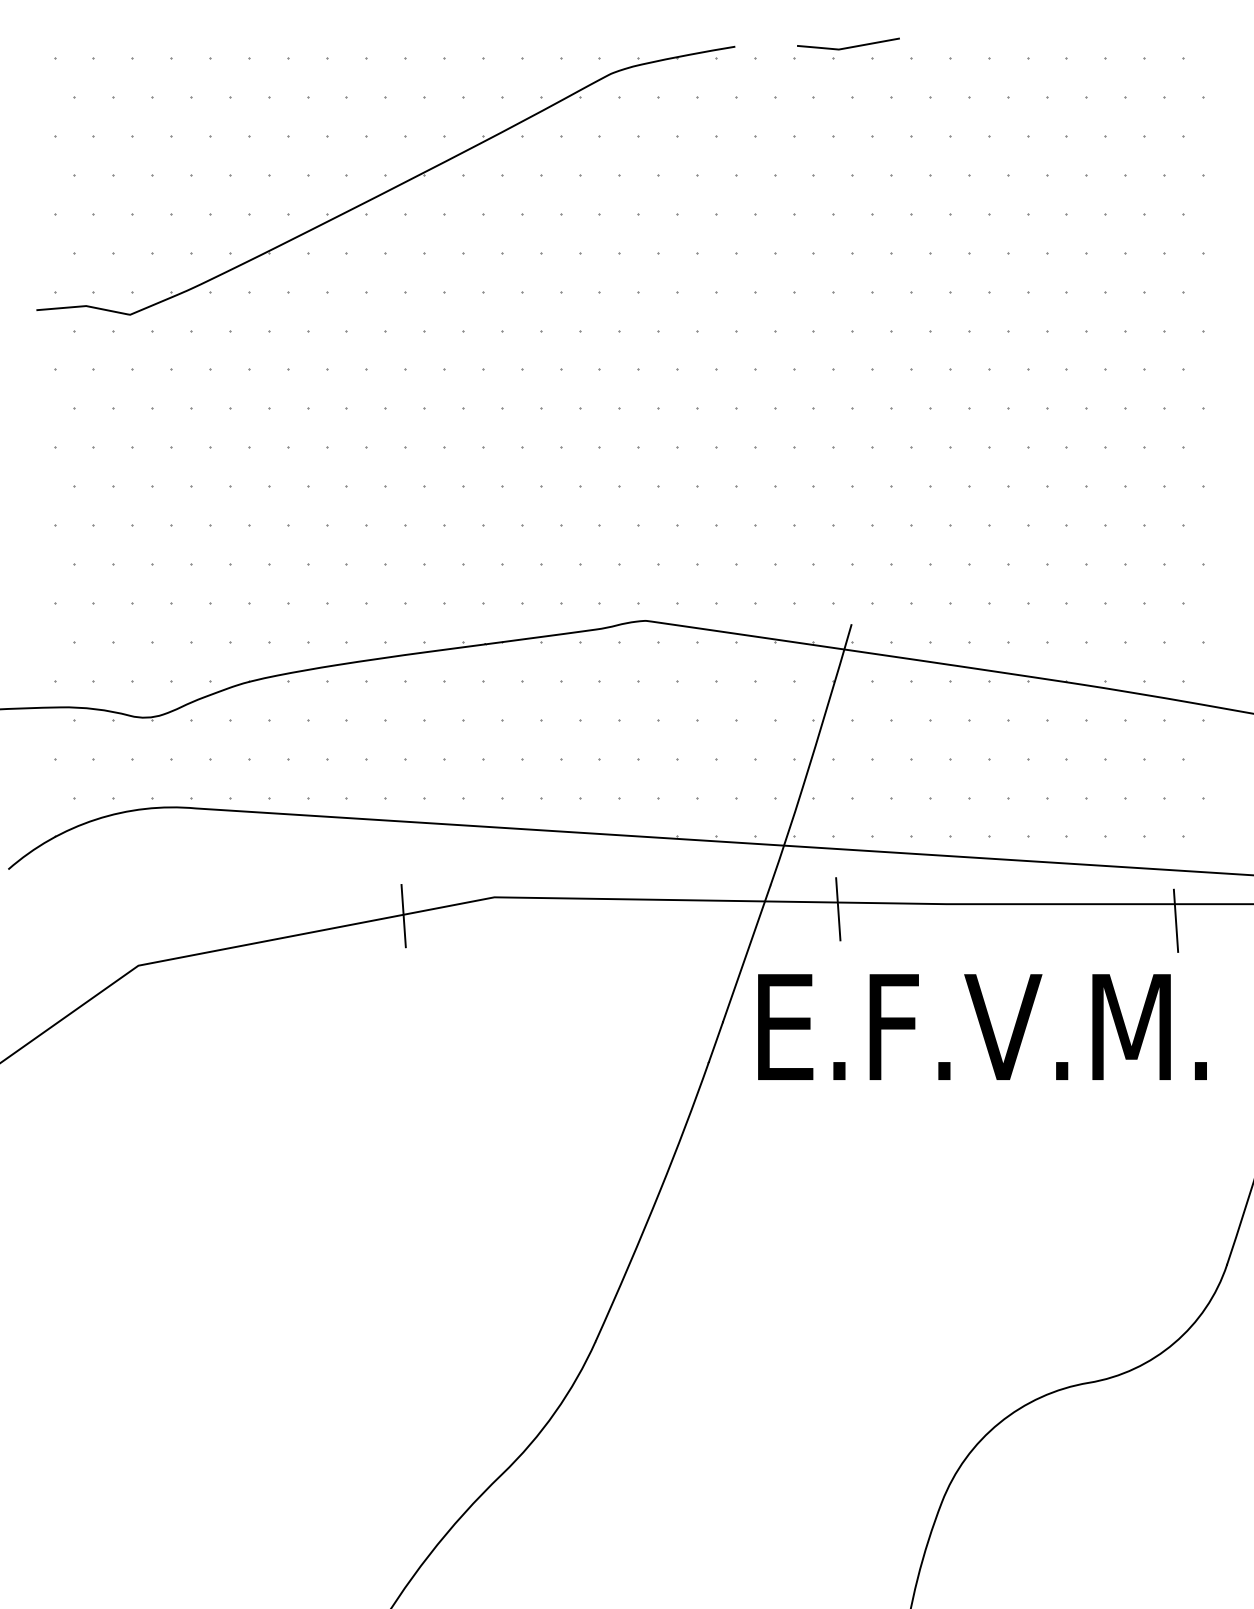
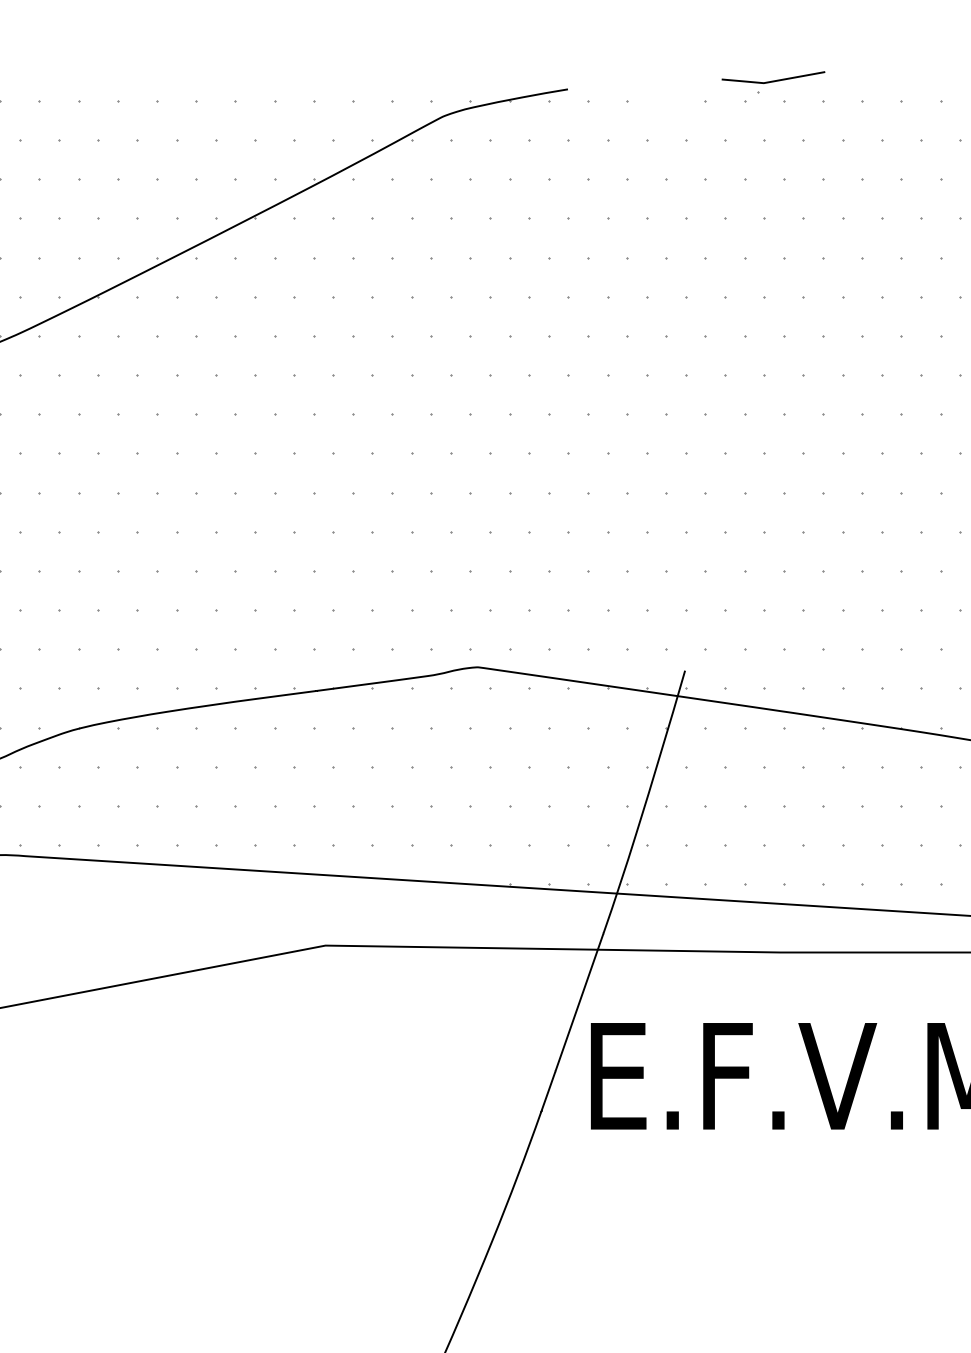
part: (848, 48) -> (773, 82), moved
line: (838, 909) -> (671, 957), removed
line: (403, 916) -> (233, 964), removed

